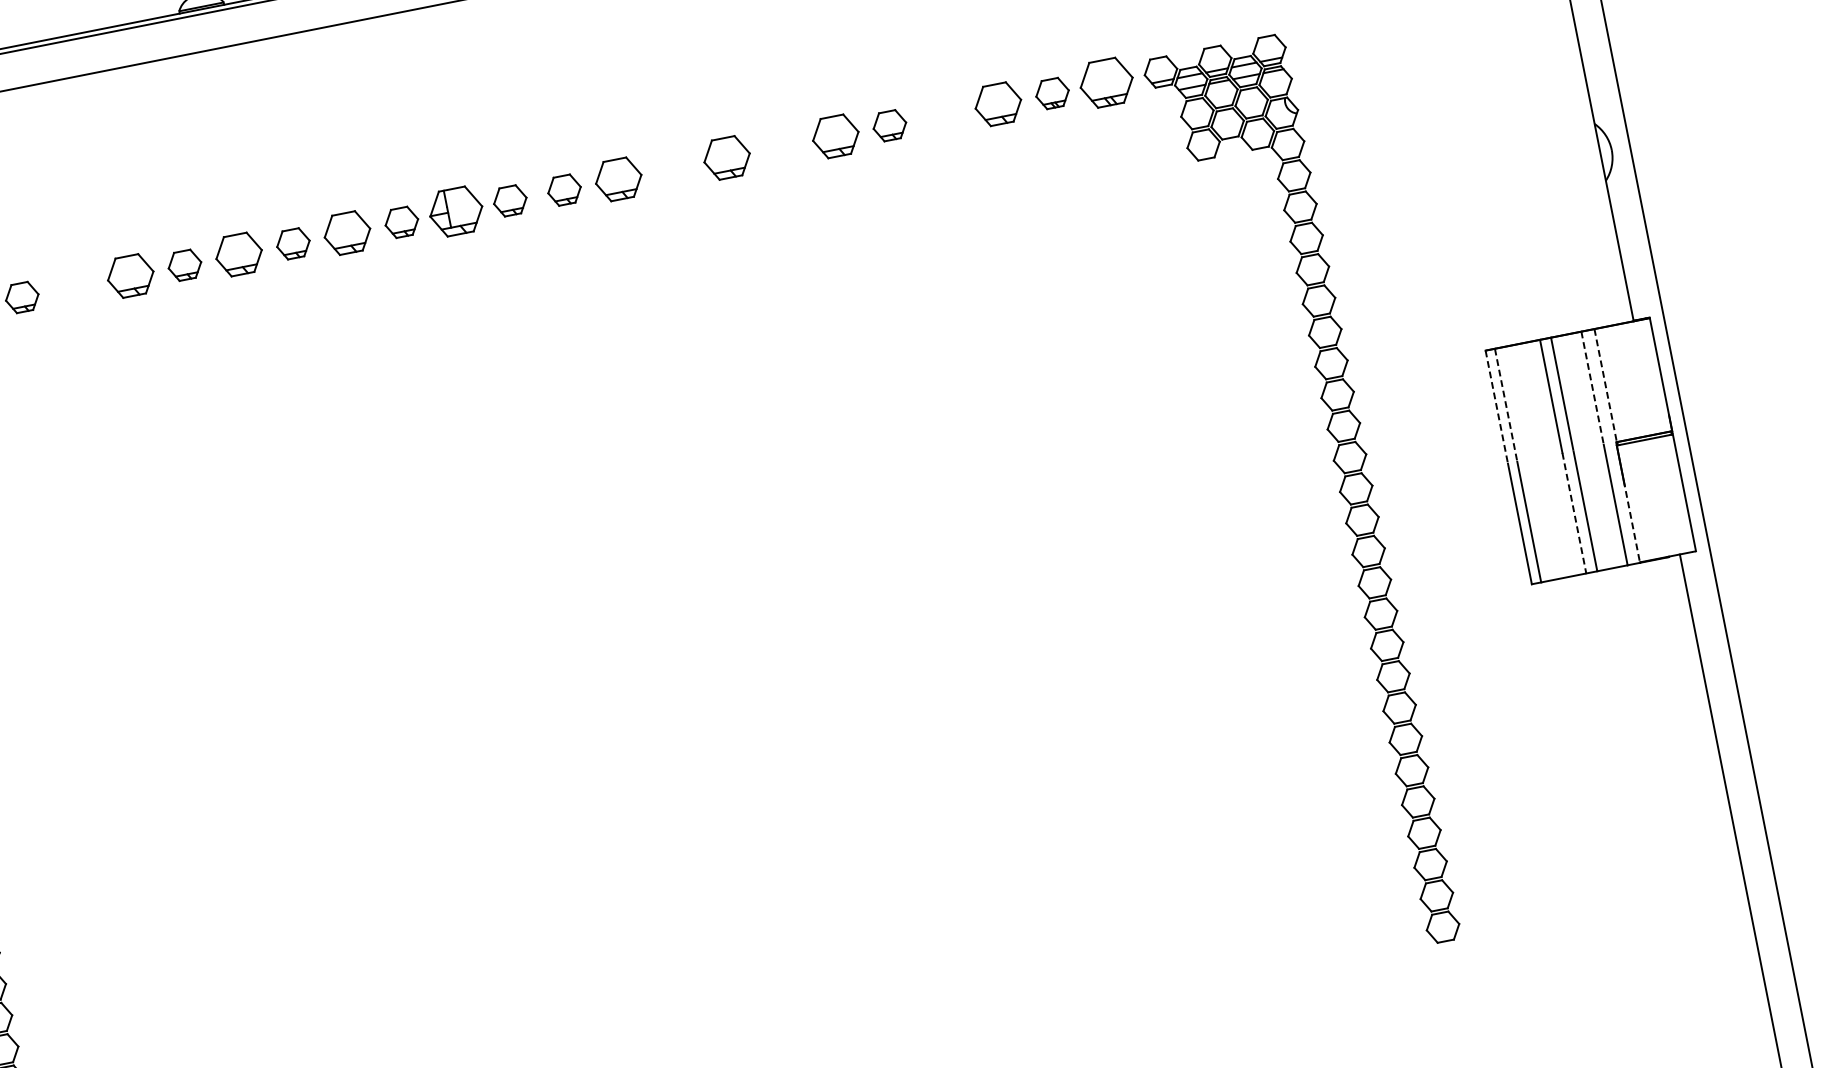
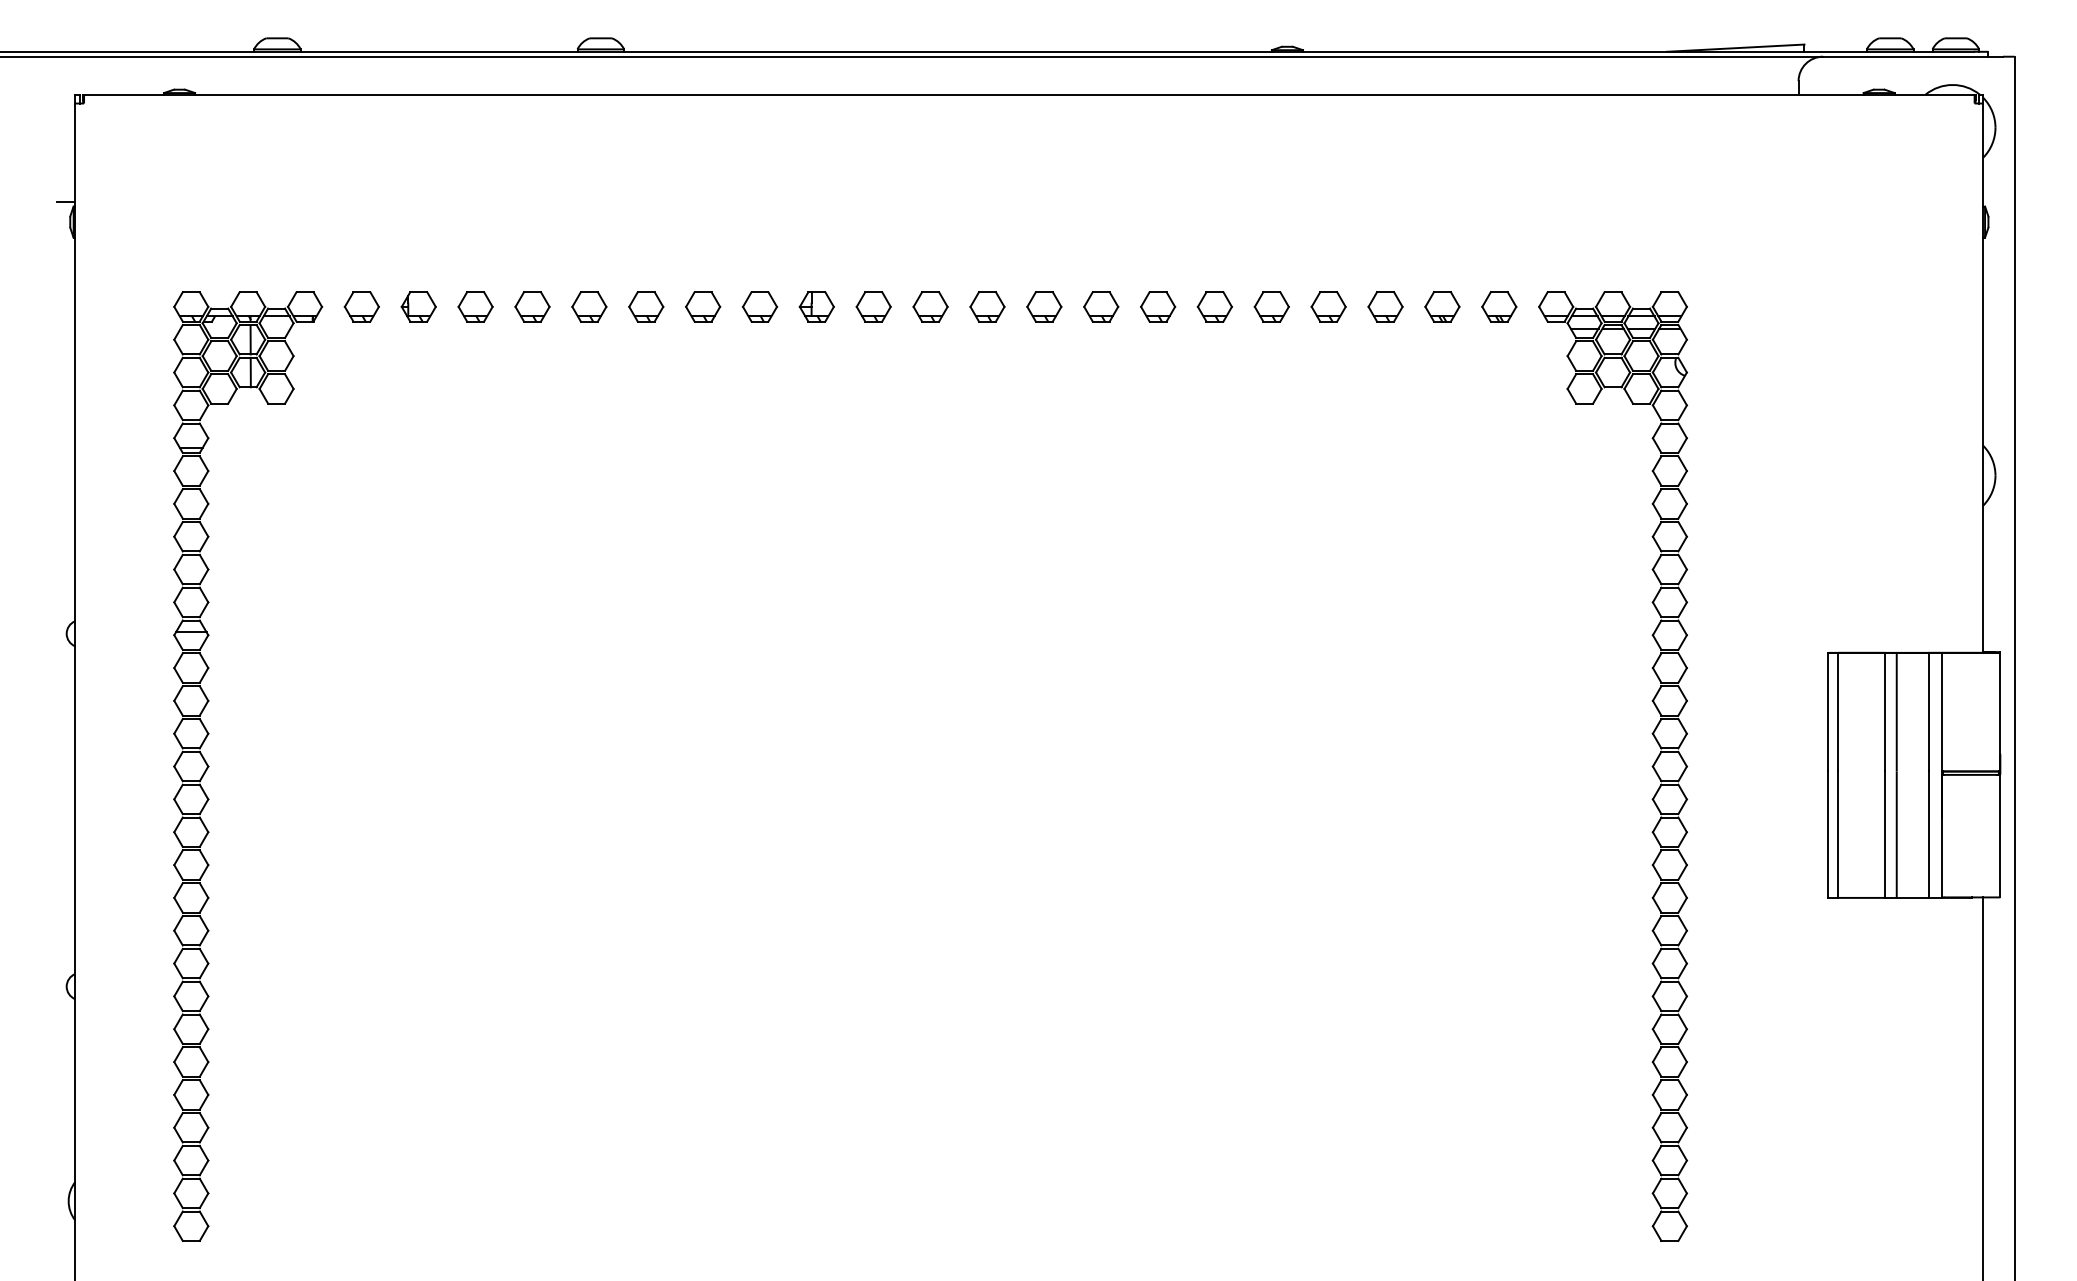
part: (1106, 82) -> (1499, 306), size x0.62
part: (998, 103) -> (1385, 306), size x0.71
part: (943, 114) -> (1328, 306), added
part: (835, 136) -> (1214, 306), size x0.71
part: (781, 146) -> (1158, 306), added
part: (727, 157) -> (1101, 306), size x0.71
part: (673, 168) -> (1044, 306), added
part: (618, 179) -> (987, 306), size x0.71
part: (455, 211) -> (816, 306), size x0.62
part: (347, 232) -> (703, 306), size x0.71
part: (239, 254) -> (589, 306), size x0.71
part: (130, 275) -> (475, 306), size x0.71
part: (76, 286) -> (418, 306), added
line: (1605, 385) -> (1942, 712), dashed -> solid
line: (1592, 388) -> (1928, 712), dashed -> solid
line: (1505, 405) -> (1837, 712), dashed -> solid
line: (1497, 407) -> (1828, 712), dashed -> solid
line: (1574, 513) -> (1885, 835), dashed -> solid
line: (1631, 521) -> (1941, 854), dashed -> solid

